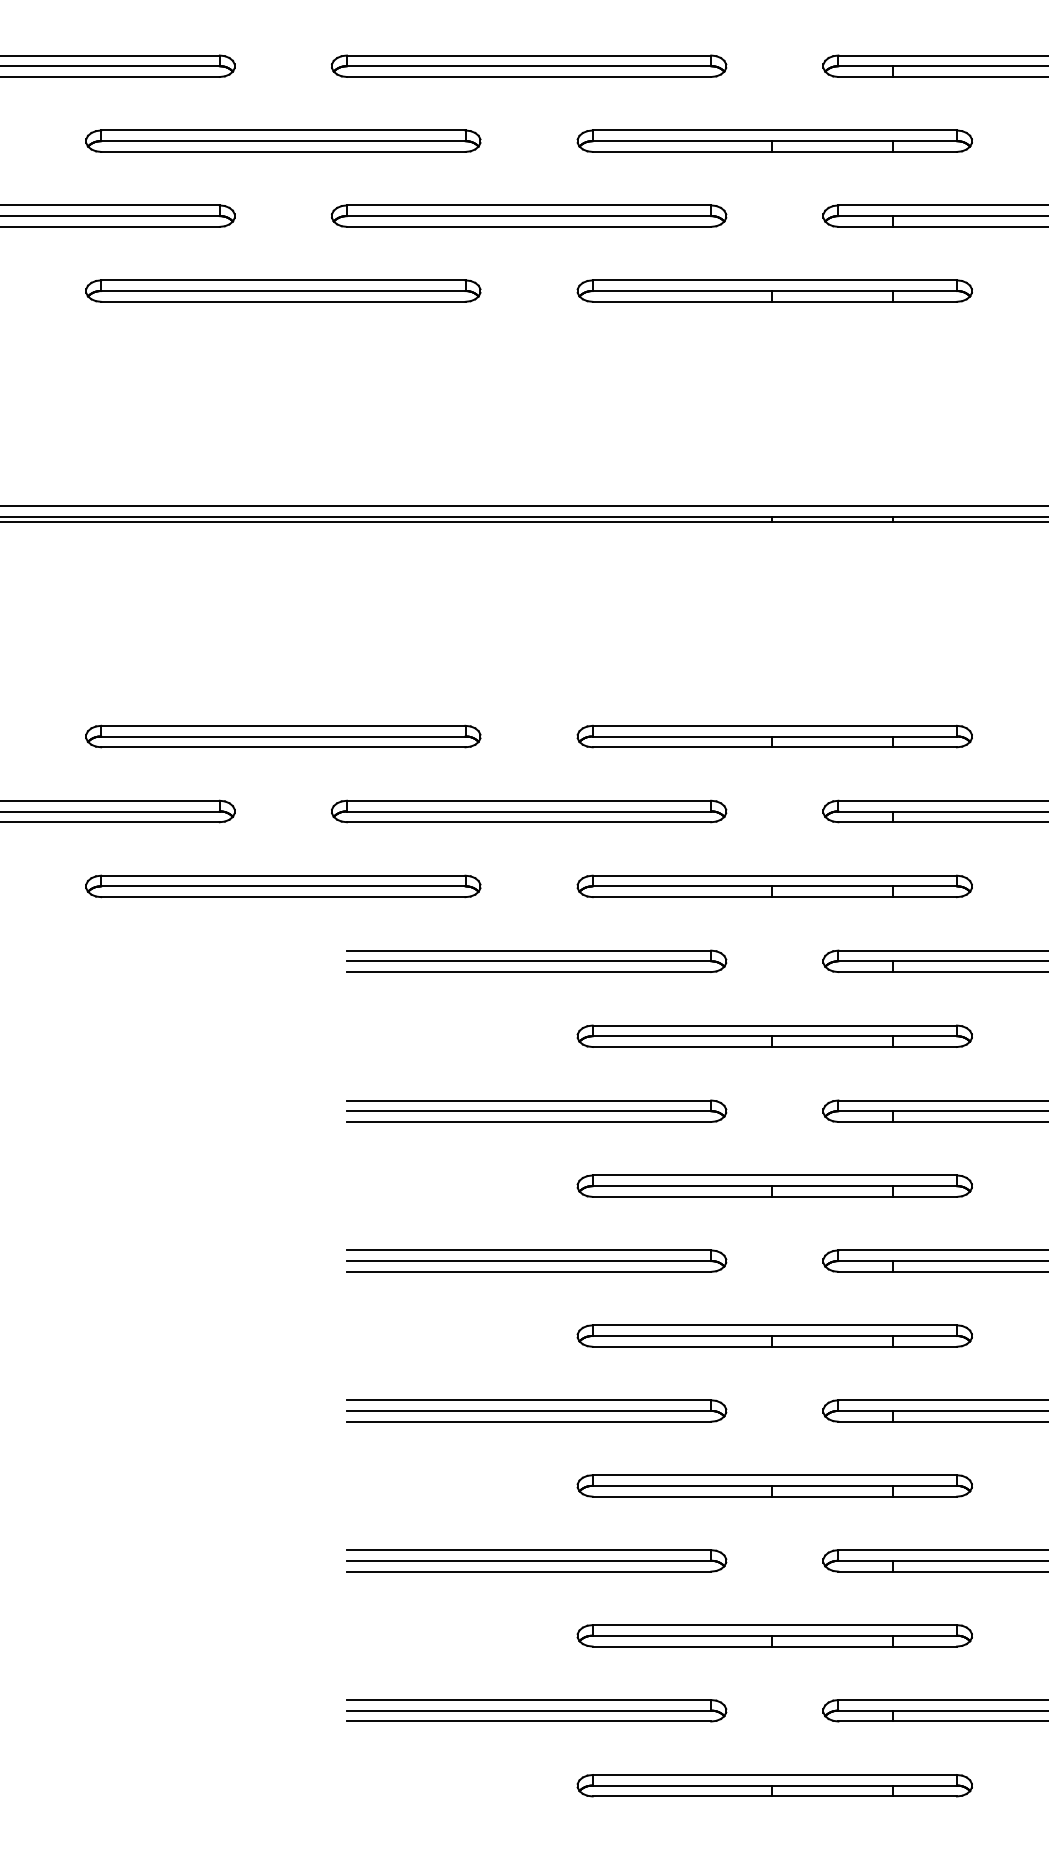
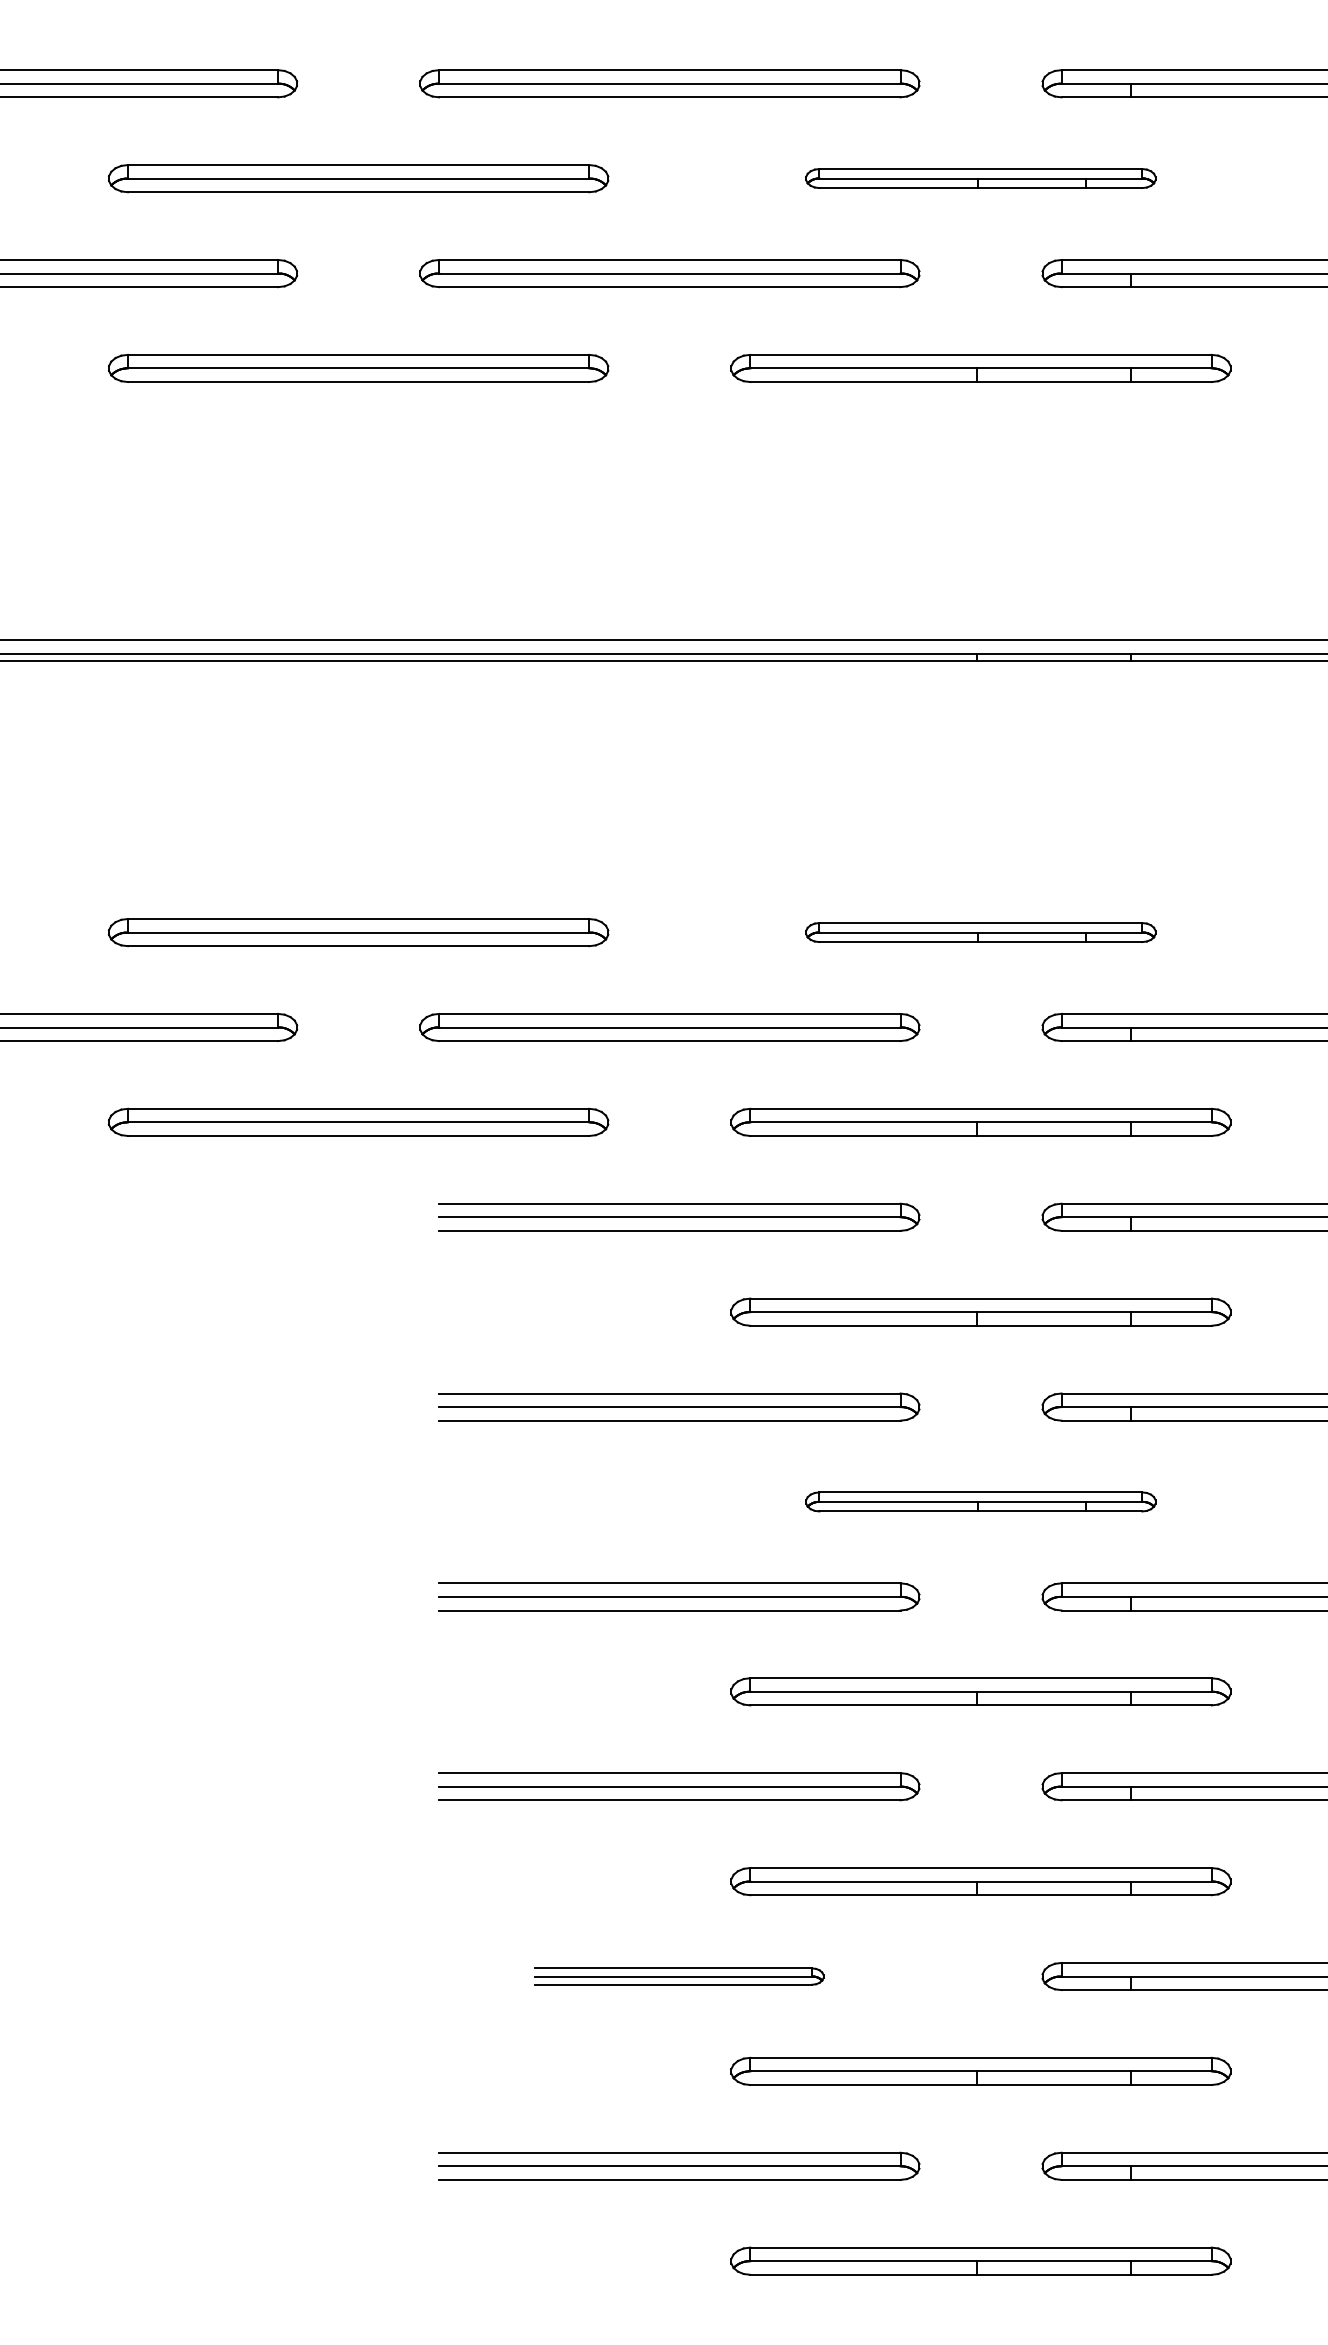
part: (774, 140) -> (980, 177), size x0.7
part: (774, 736) -> (980, 932), size x0.7
part: (774, 1185) -> (980, 1501), size x0.7
part: (536, 1560) -> (679, 1976), size x0.6

